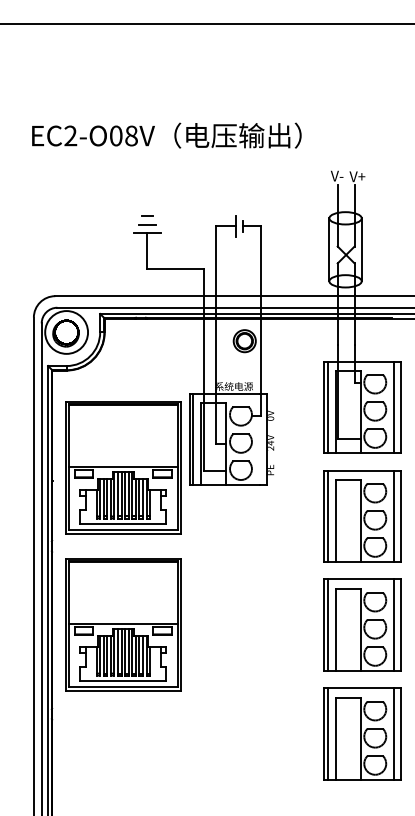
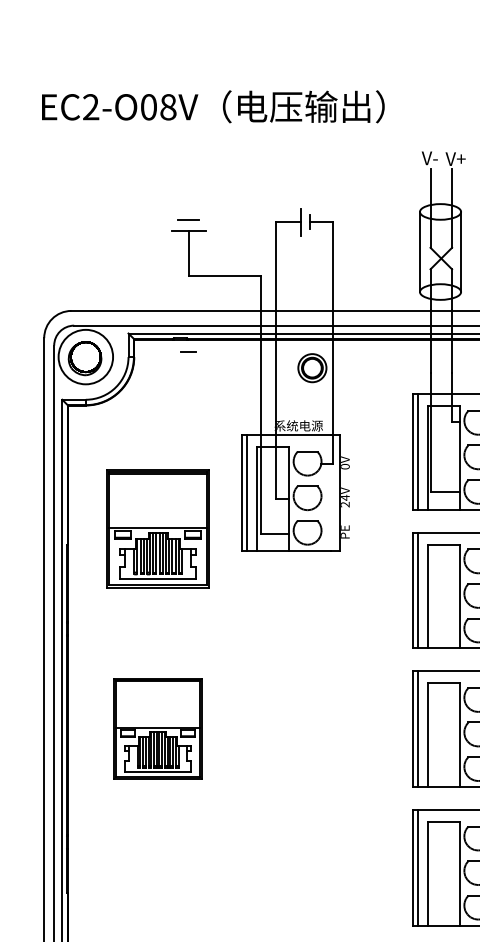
line: (147, 215) -> (188, 352), moved
part: (123, 467) -> (158, 528), size x0.7
part: (123, 624) -> (158, 728), size x0.6

